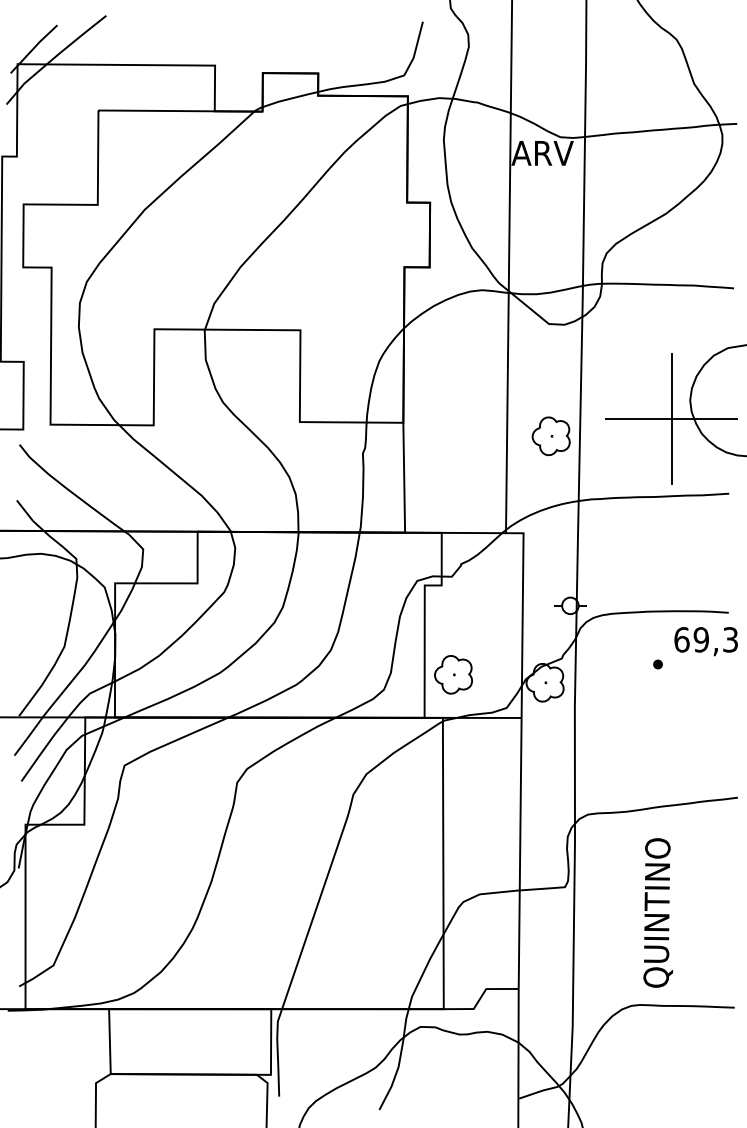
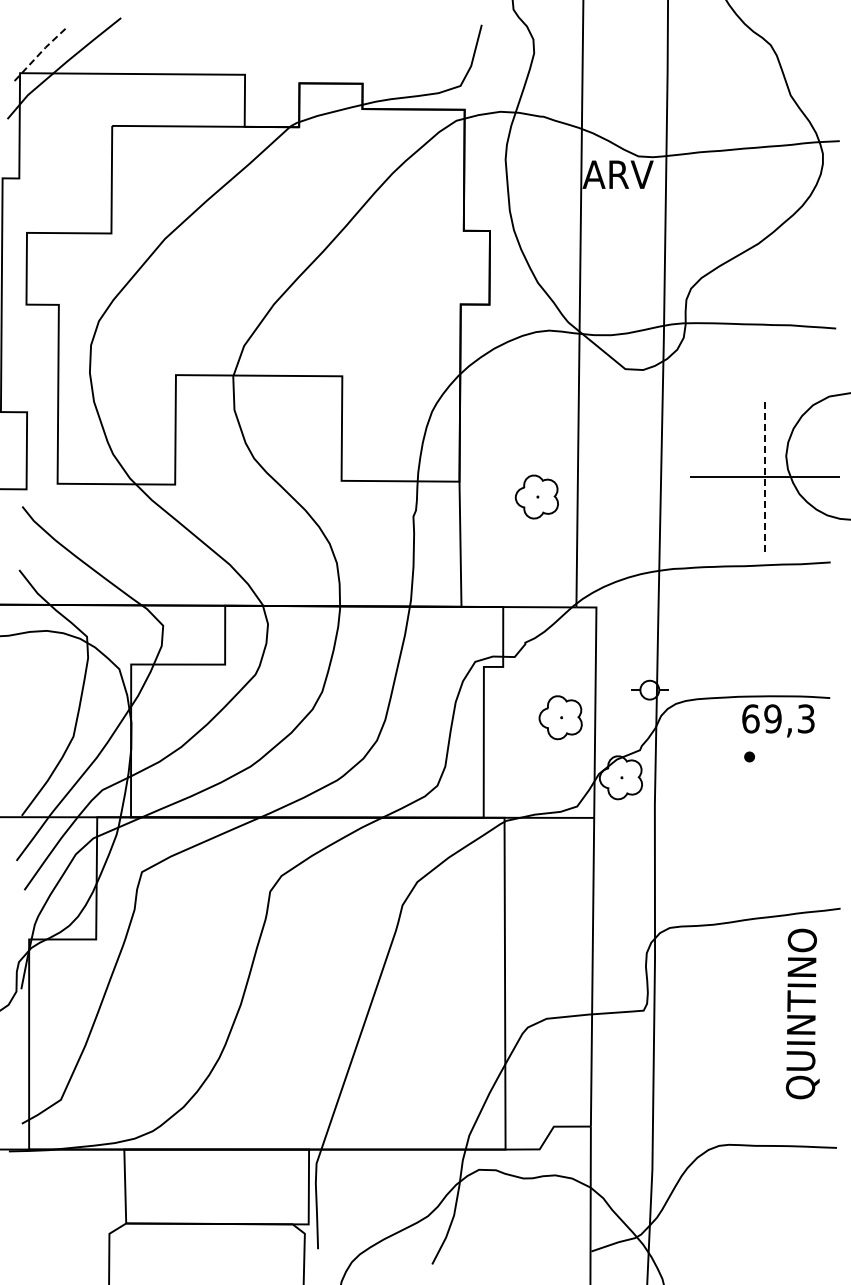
line: (33, 48) -> (38, 55), solid -> dashed
line: (671, 419) -> (765, 477), solid -> dashed
part: (550, 435) -> (536, 496), moved
text: (706, 641) -> (778, 720), moved
part: (453, 674) -> (560, 717), moved
text: (657, 912) -> (802, 1013), moved

